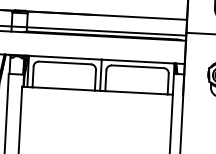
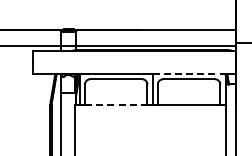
line: (138, 62) -> (189, 74), solid -> dashed
line: (63, 89) -> (116, 105), solid -> dashed

